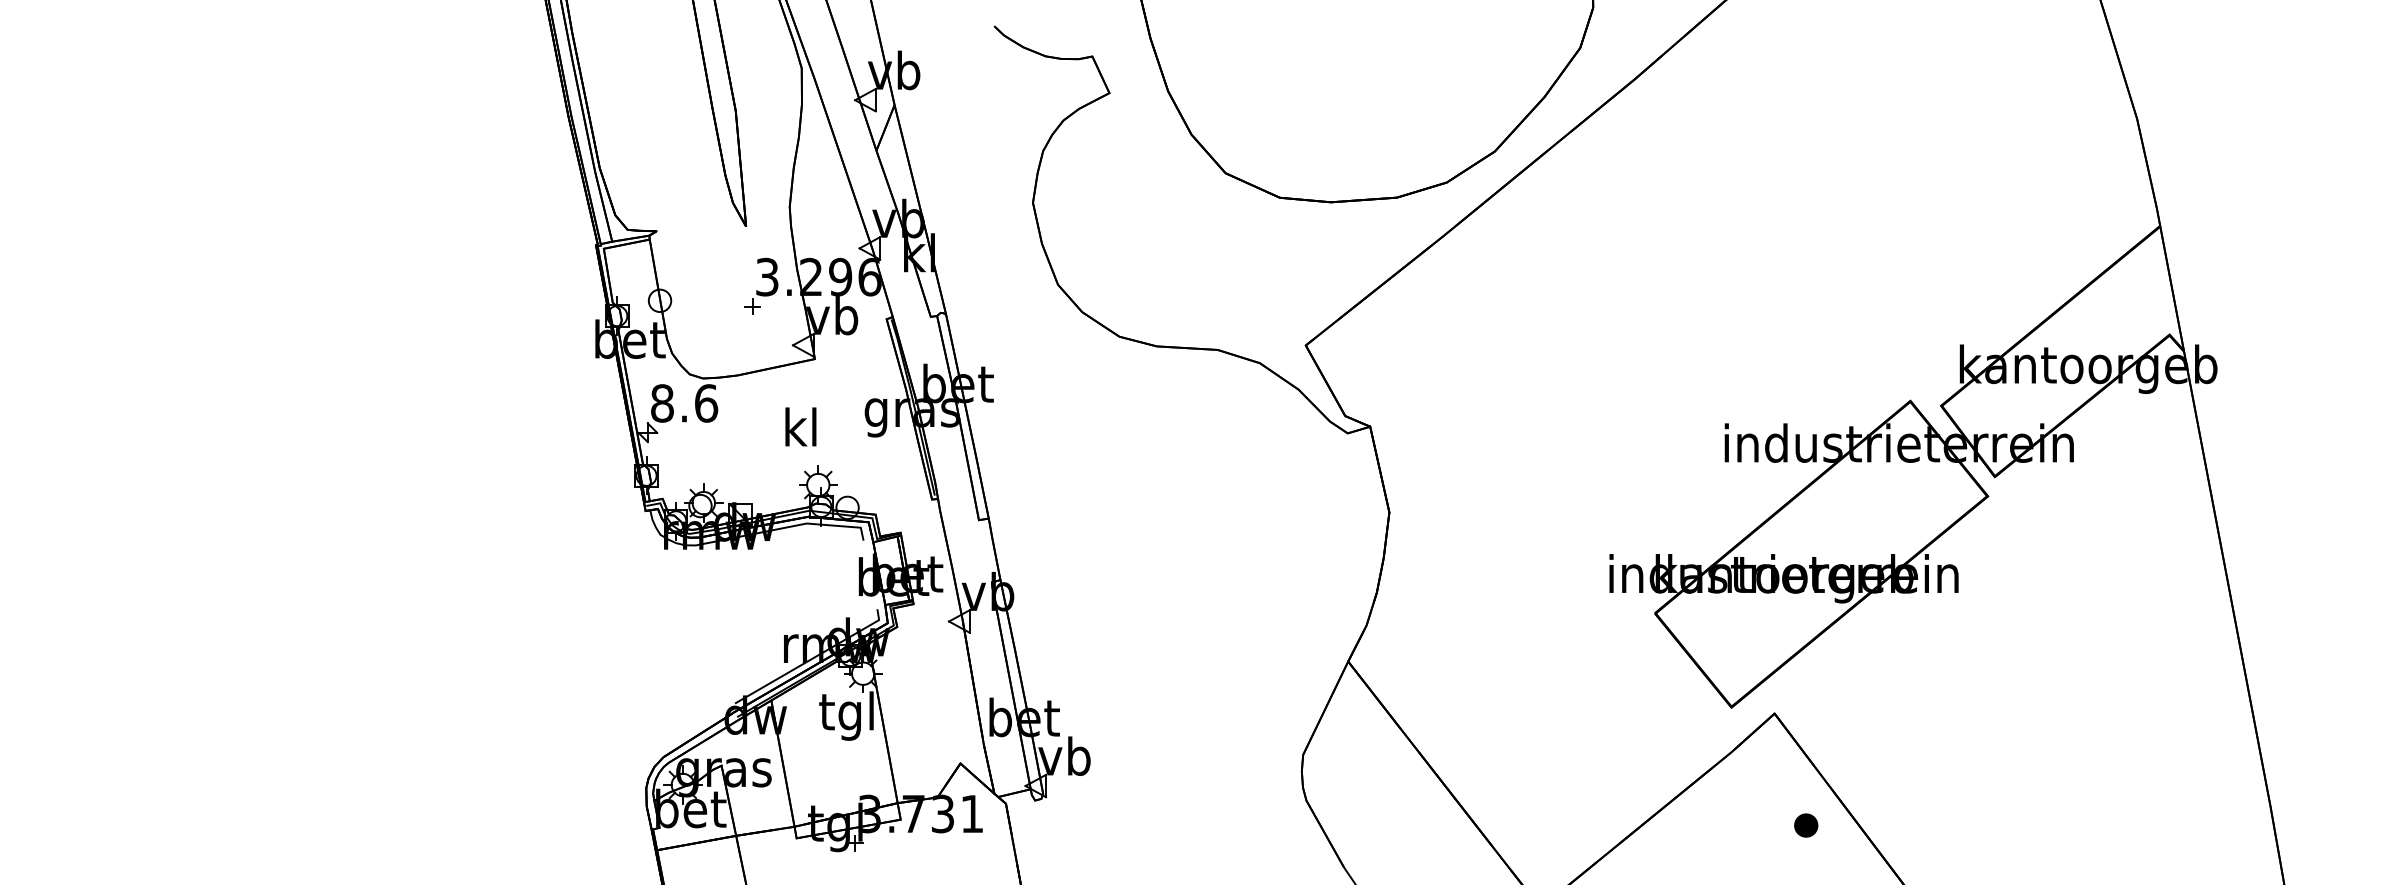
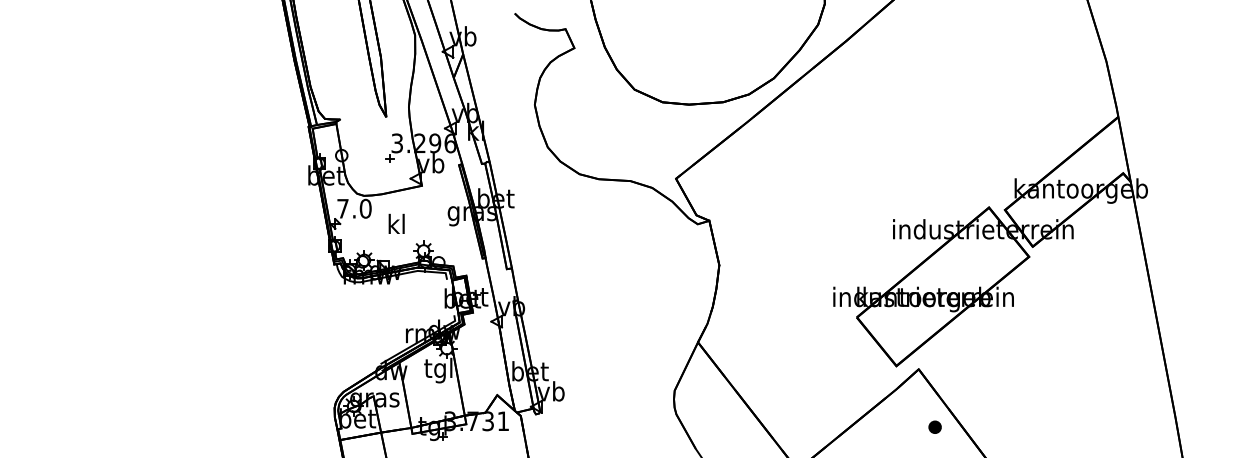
text: (684, 402) -> (354, 208), 8.6 -> 7.0
text: (800, 426) -> (396, 223), moved

